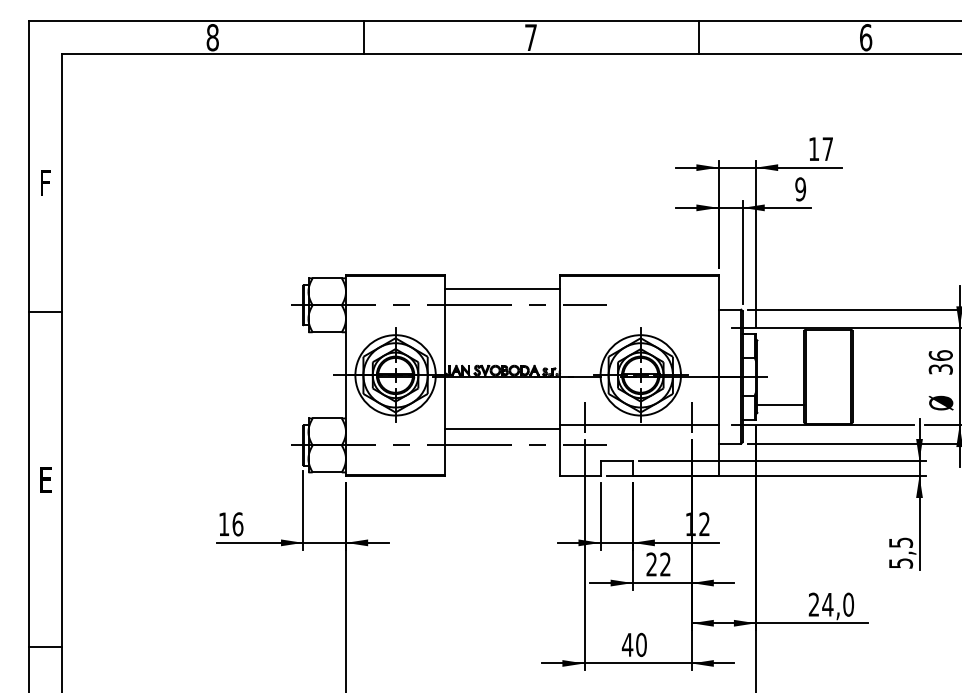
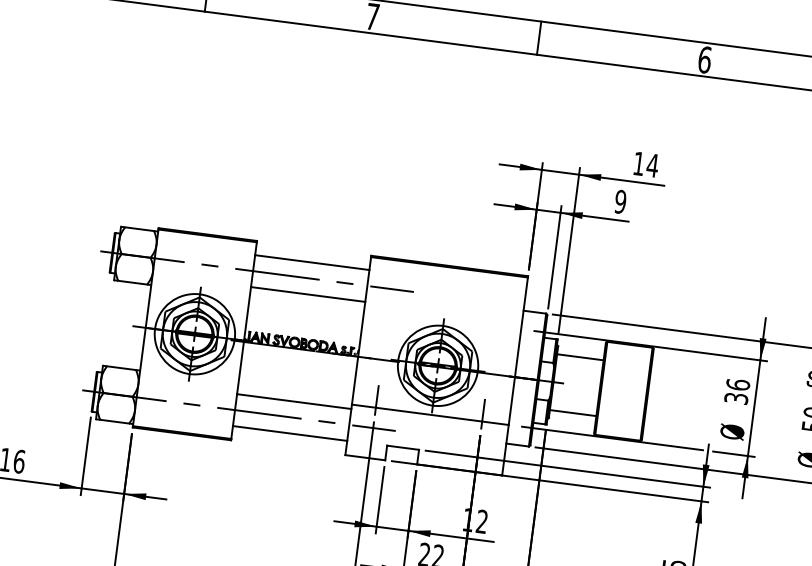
text: (827, 148) -> (652, 164), 17 -> 14
line: (502, 321) -> (307, 294), added
line: (780, 348) -> (580, 357), added
line: (502, 461) -> (289, 433), added

